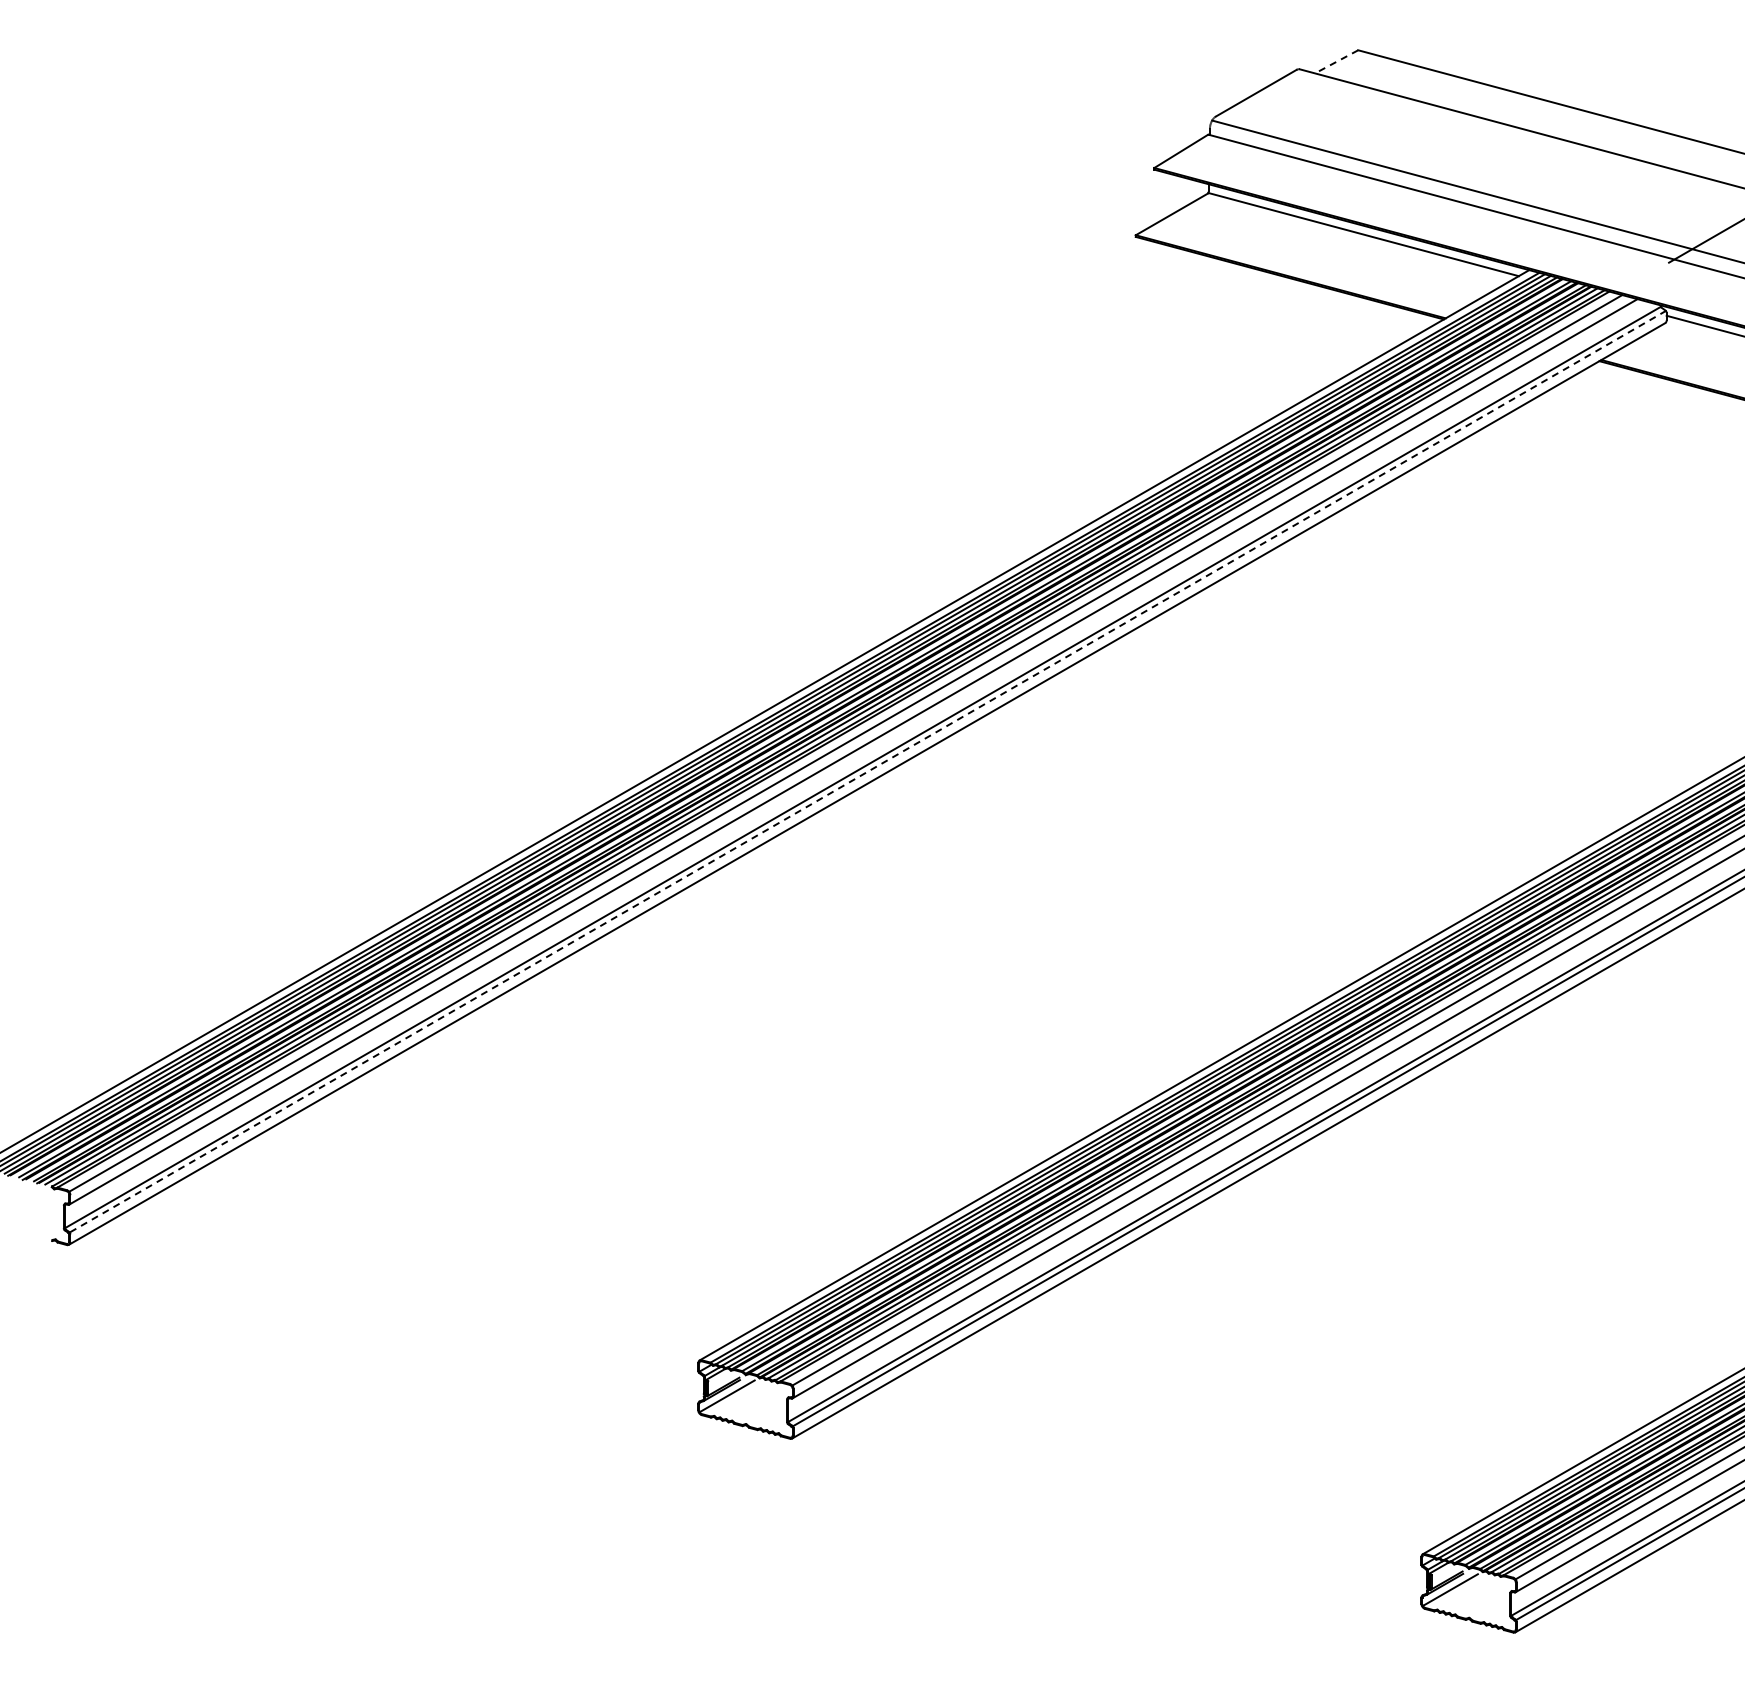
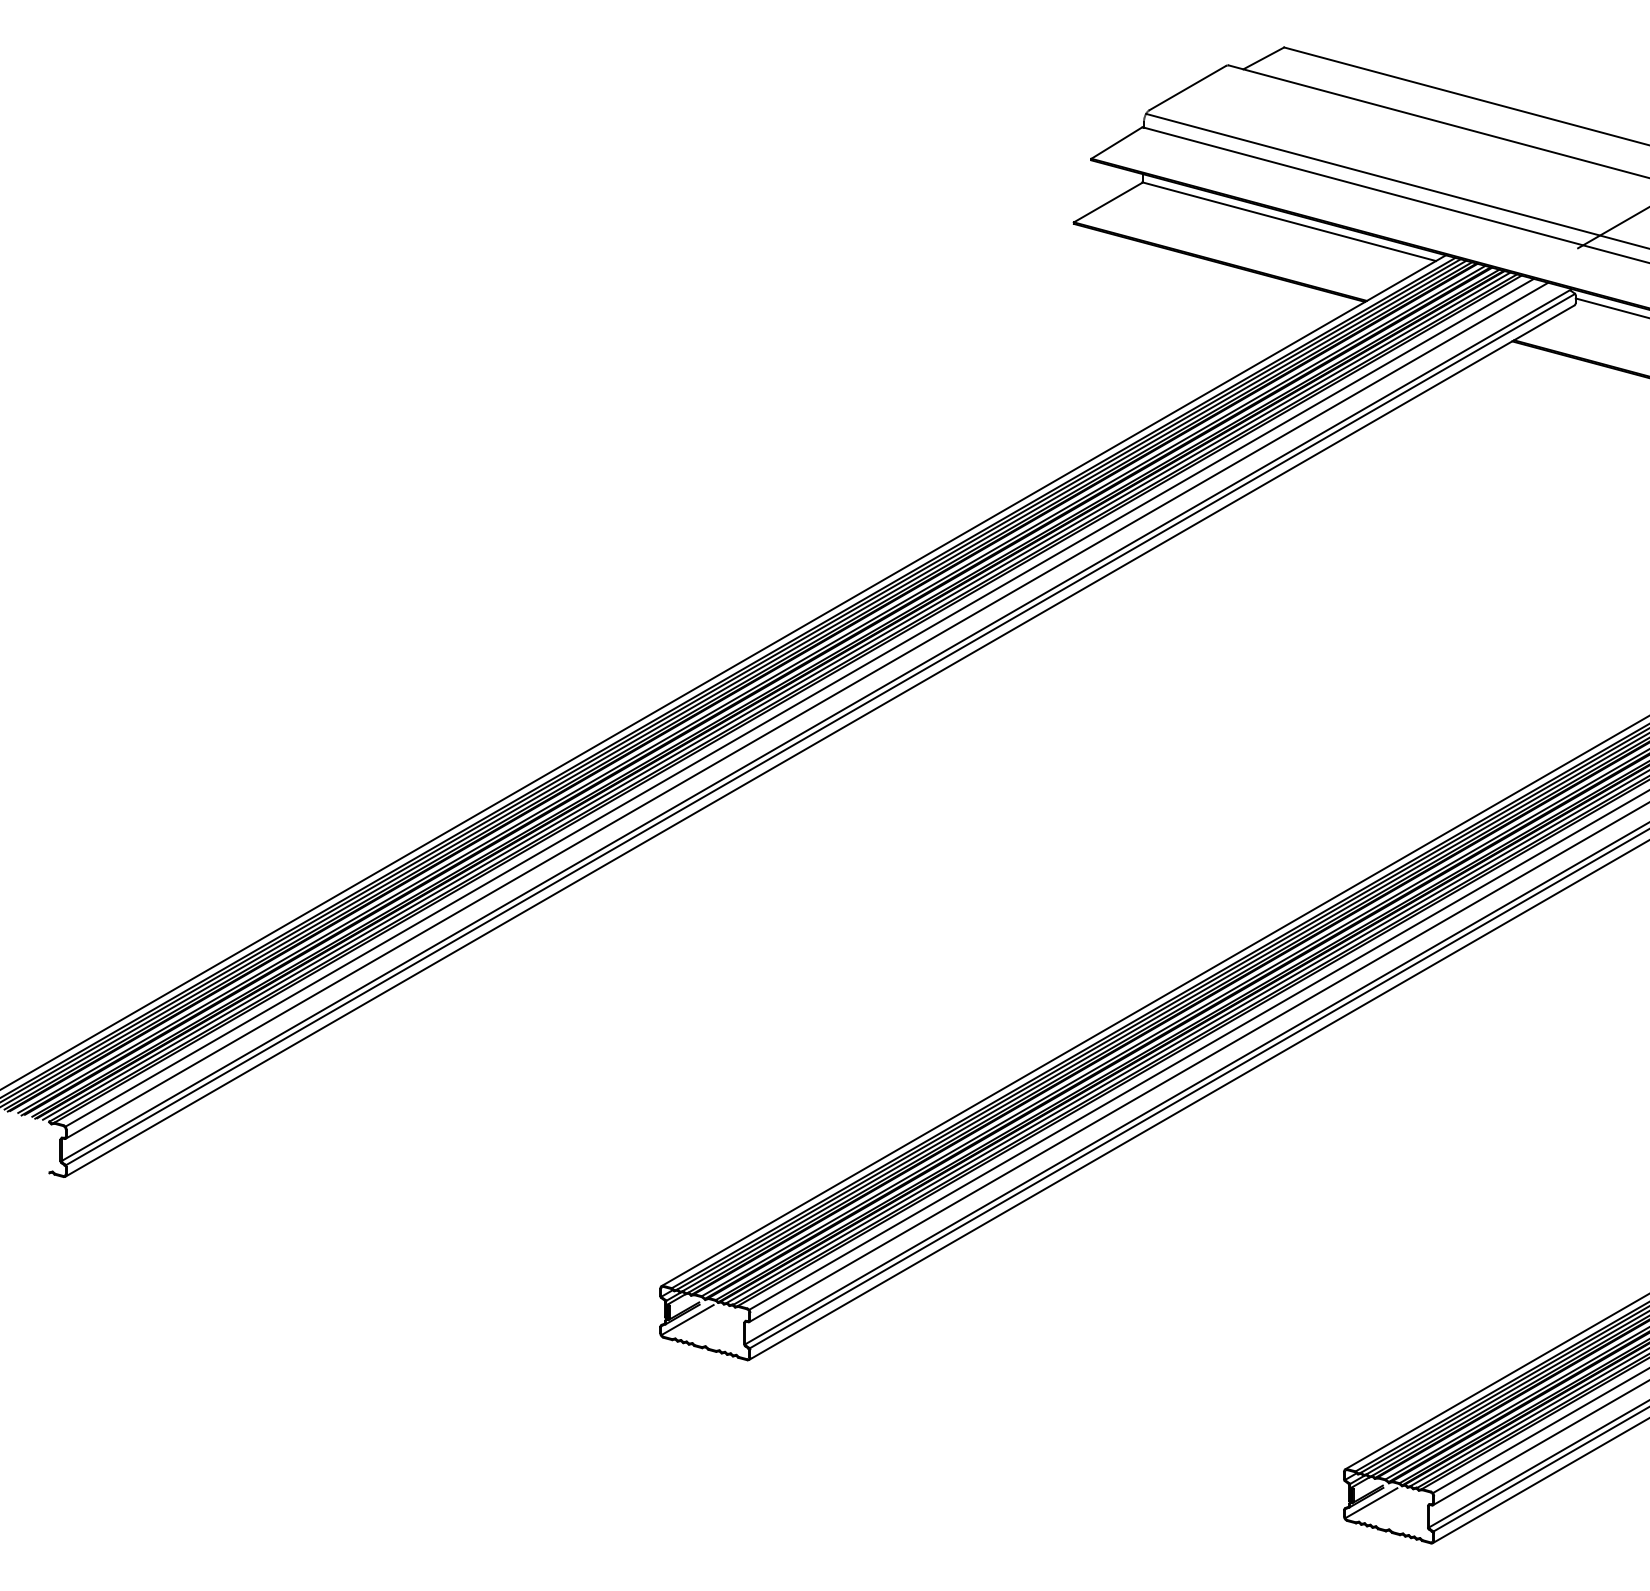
line: (1336, 62) -> (1263, 59), dashed -> solid
line: (868, 771) -> (821, 729), dashed -> solid

